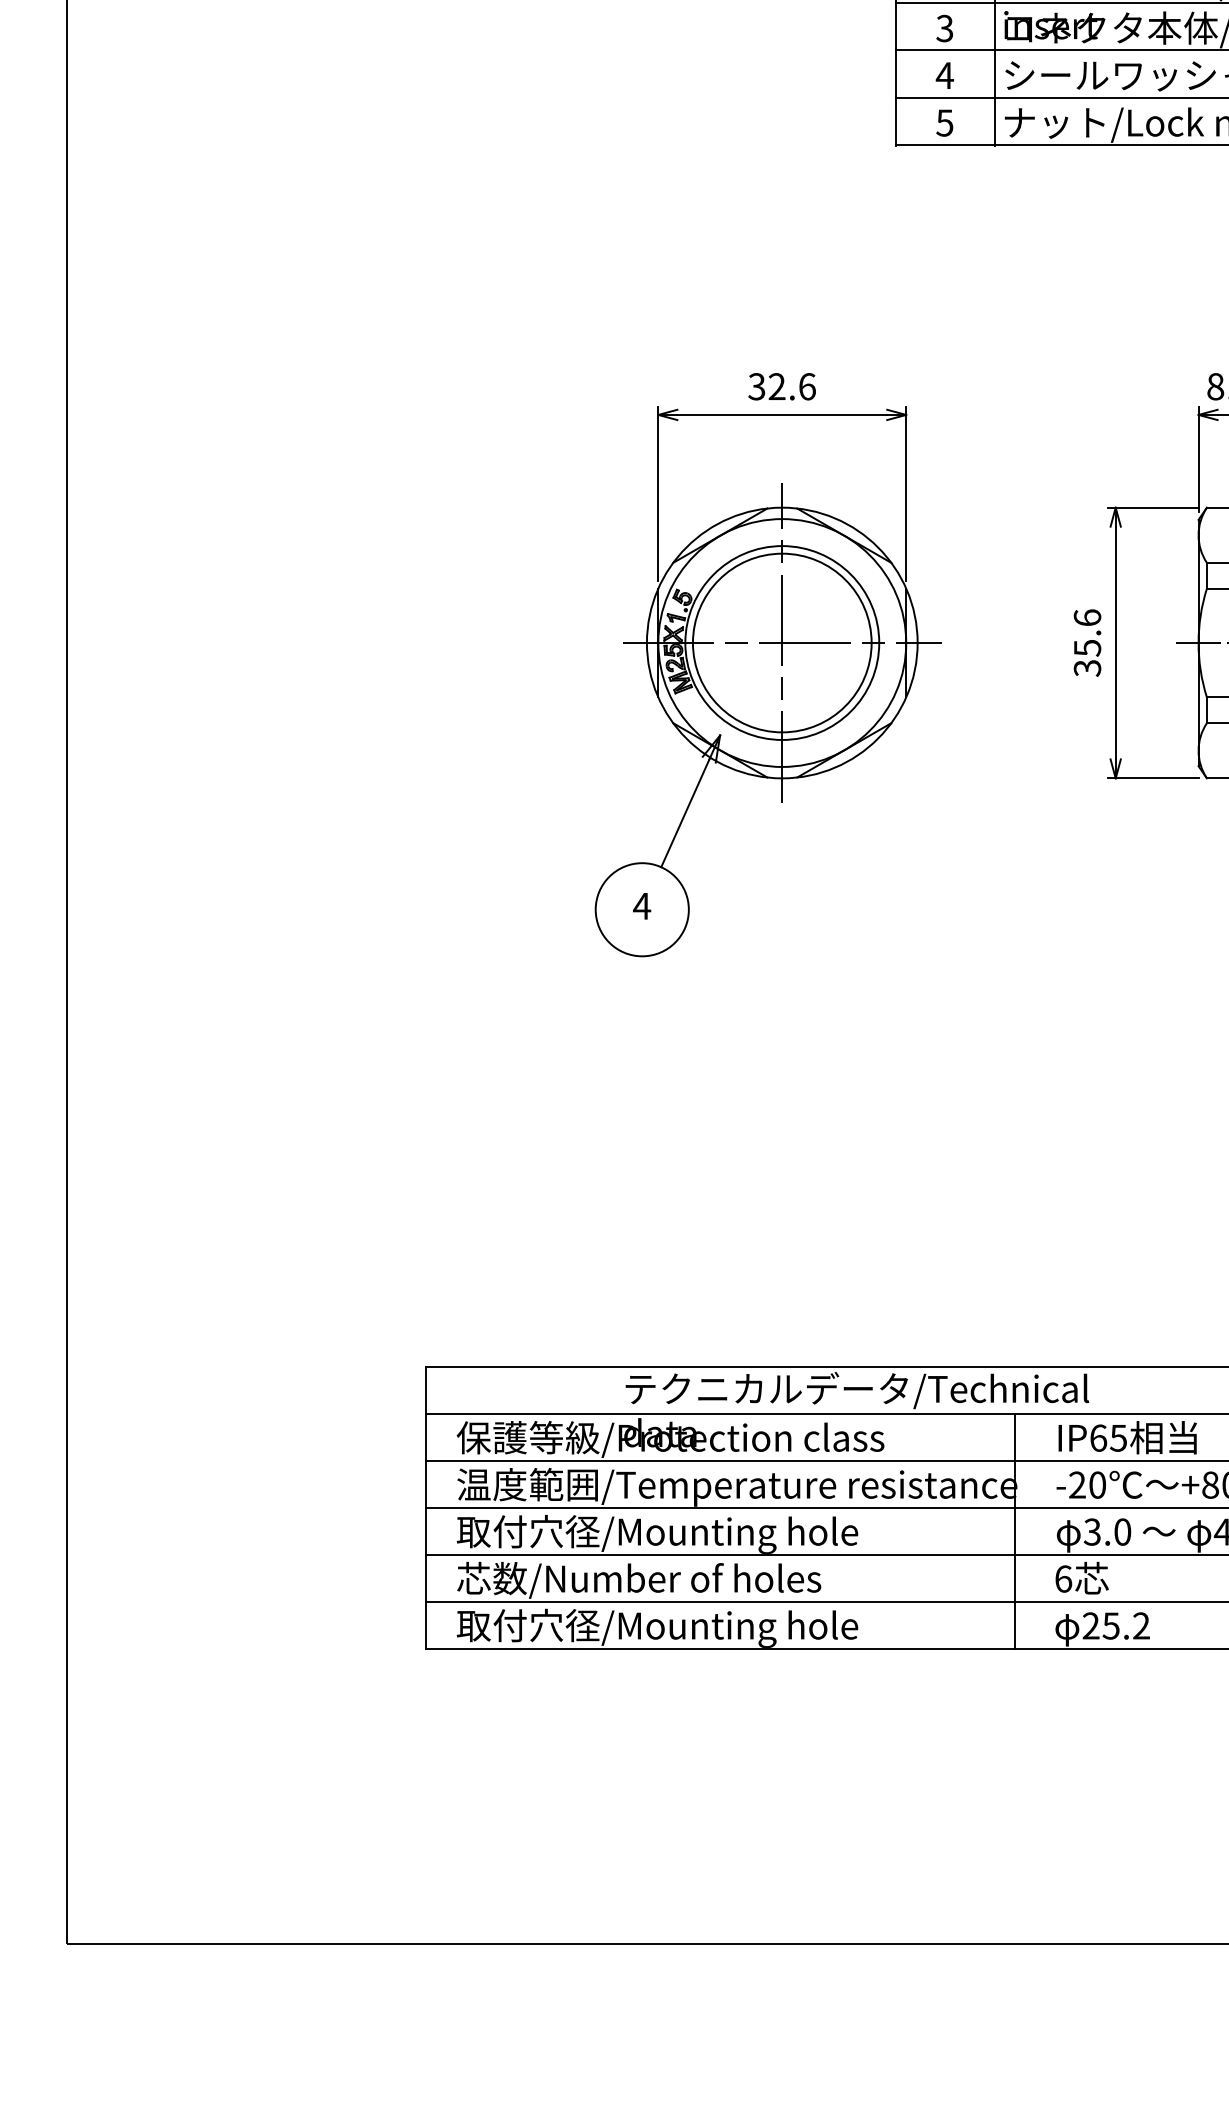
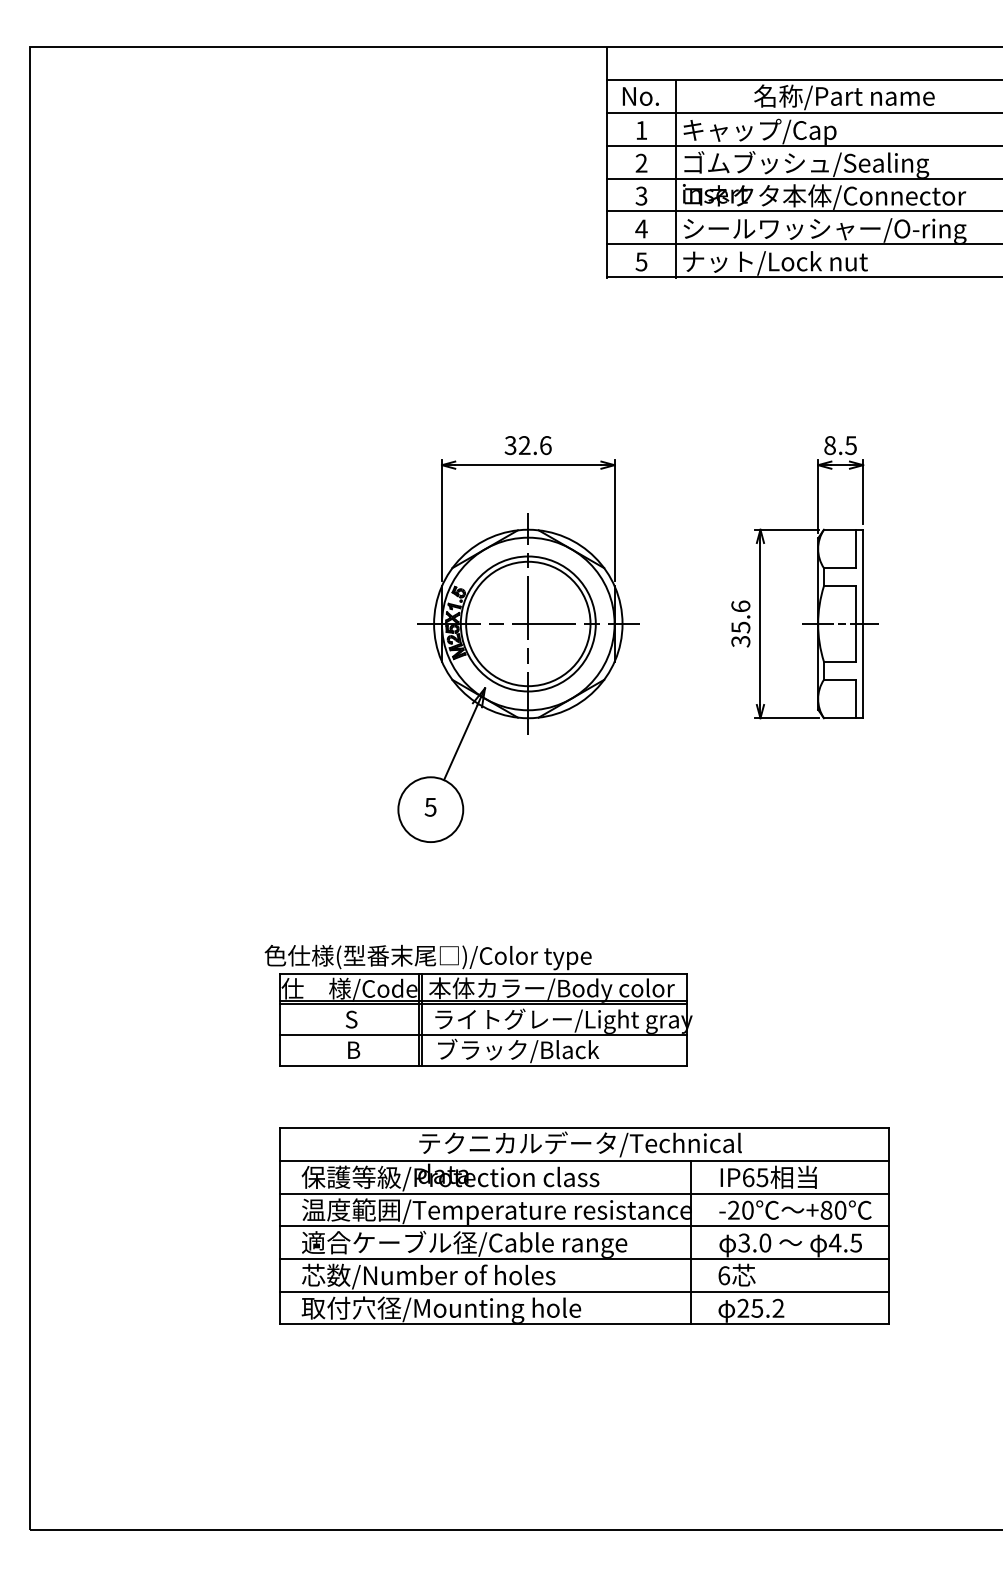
text: (641, 906) -> (430, 807), 4 -> 5
part: (710, 1190) -> (478, 1005), added
text: (690, 1532) -> (464, 1243), 取付穴径/Mounting hole -> 適合ケーブル径/Cable range

